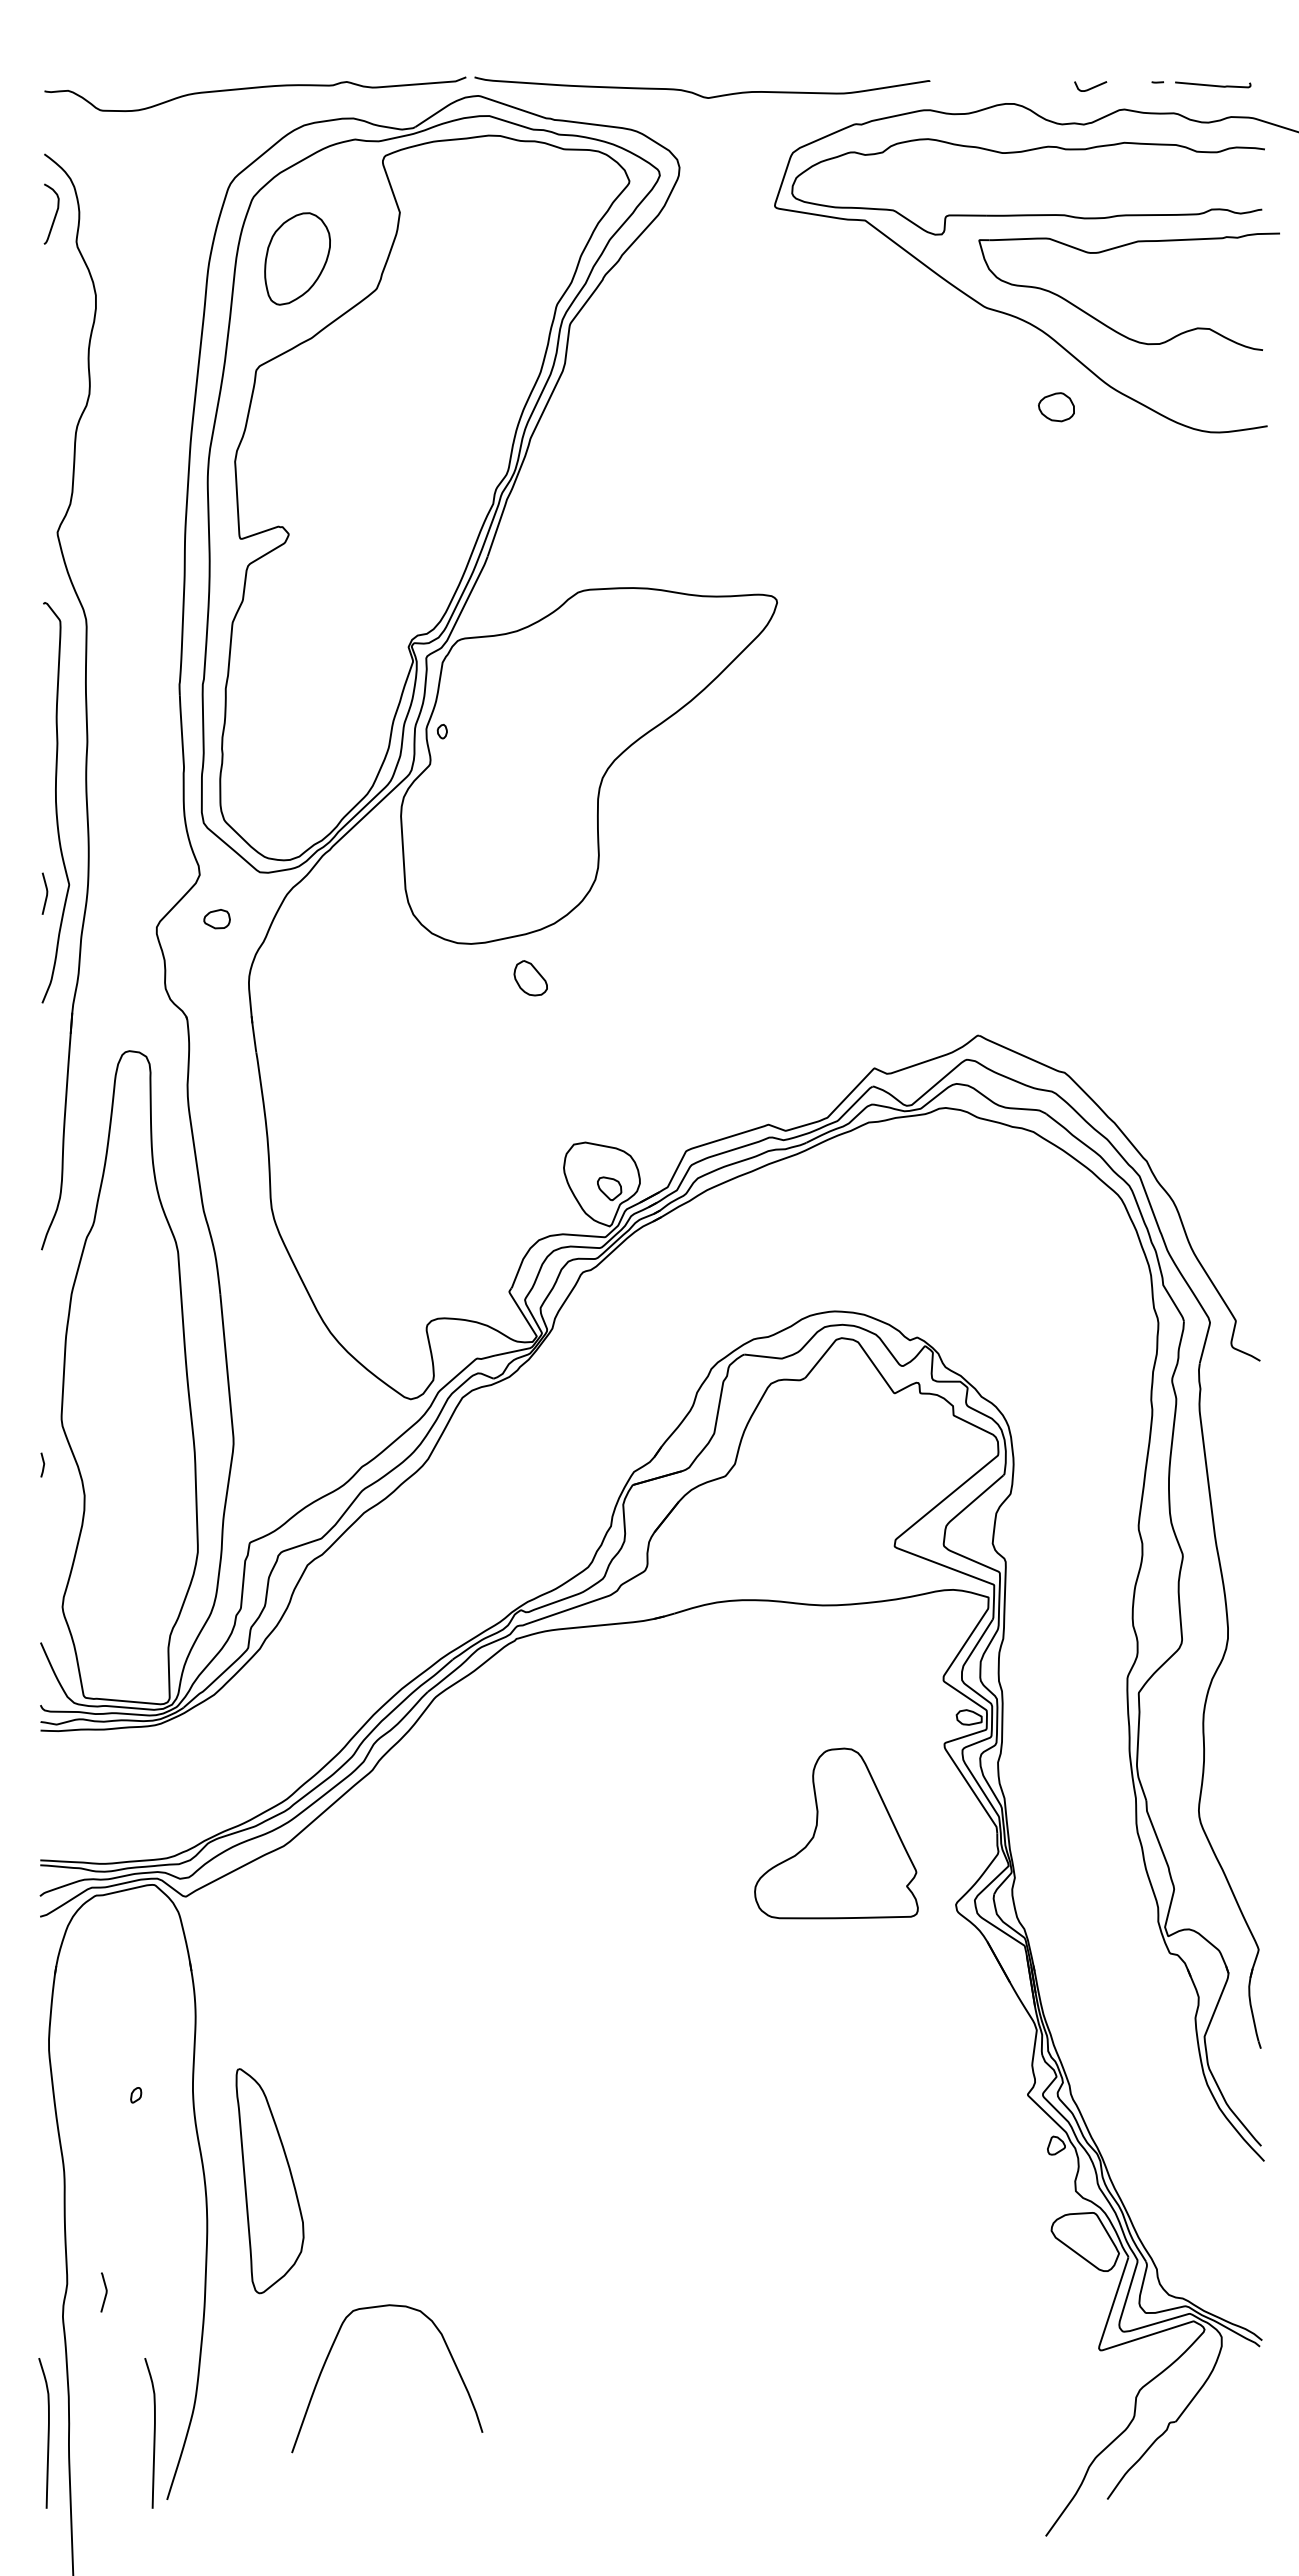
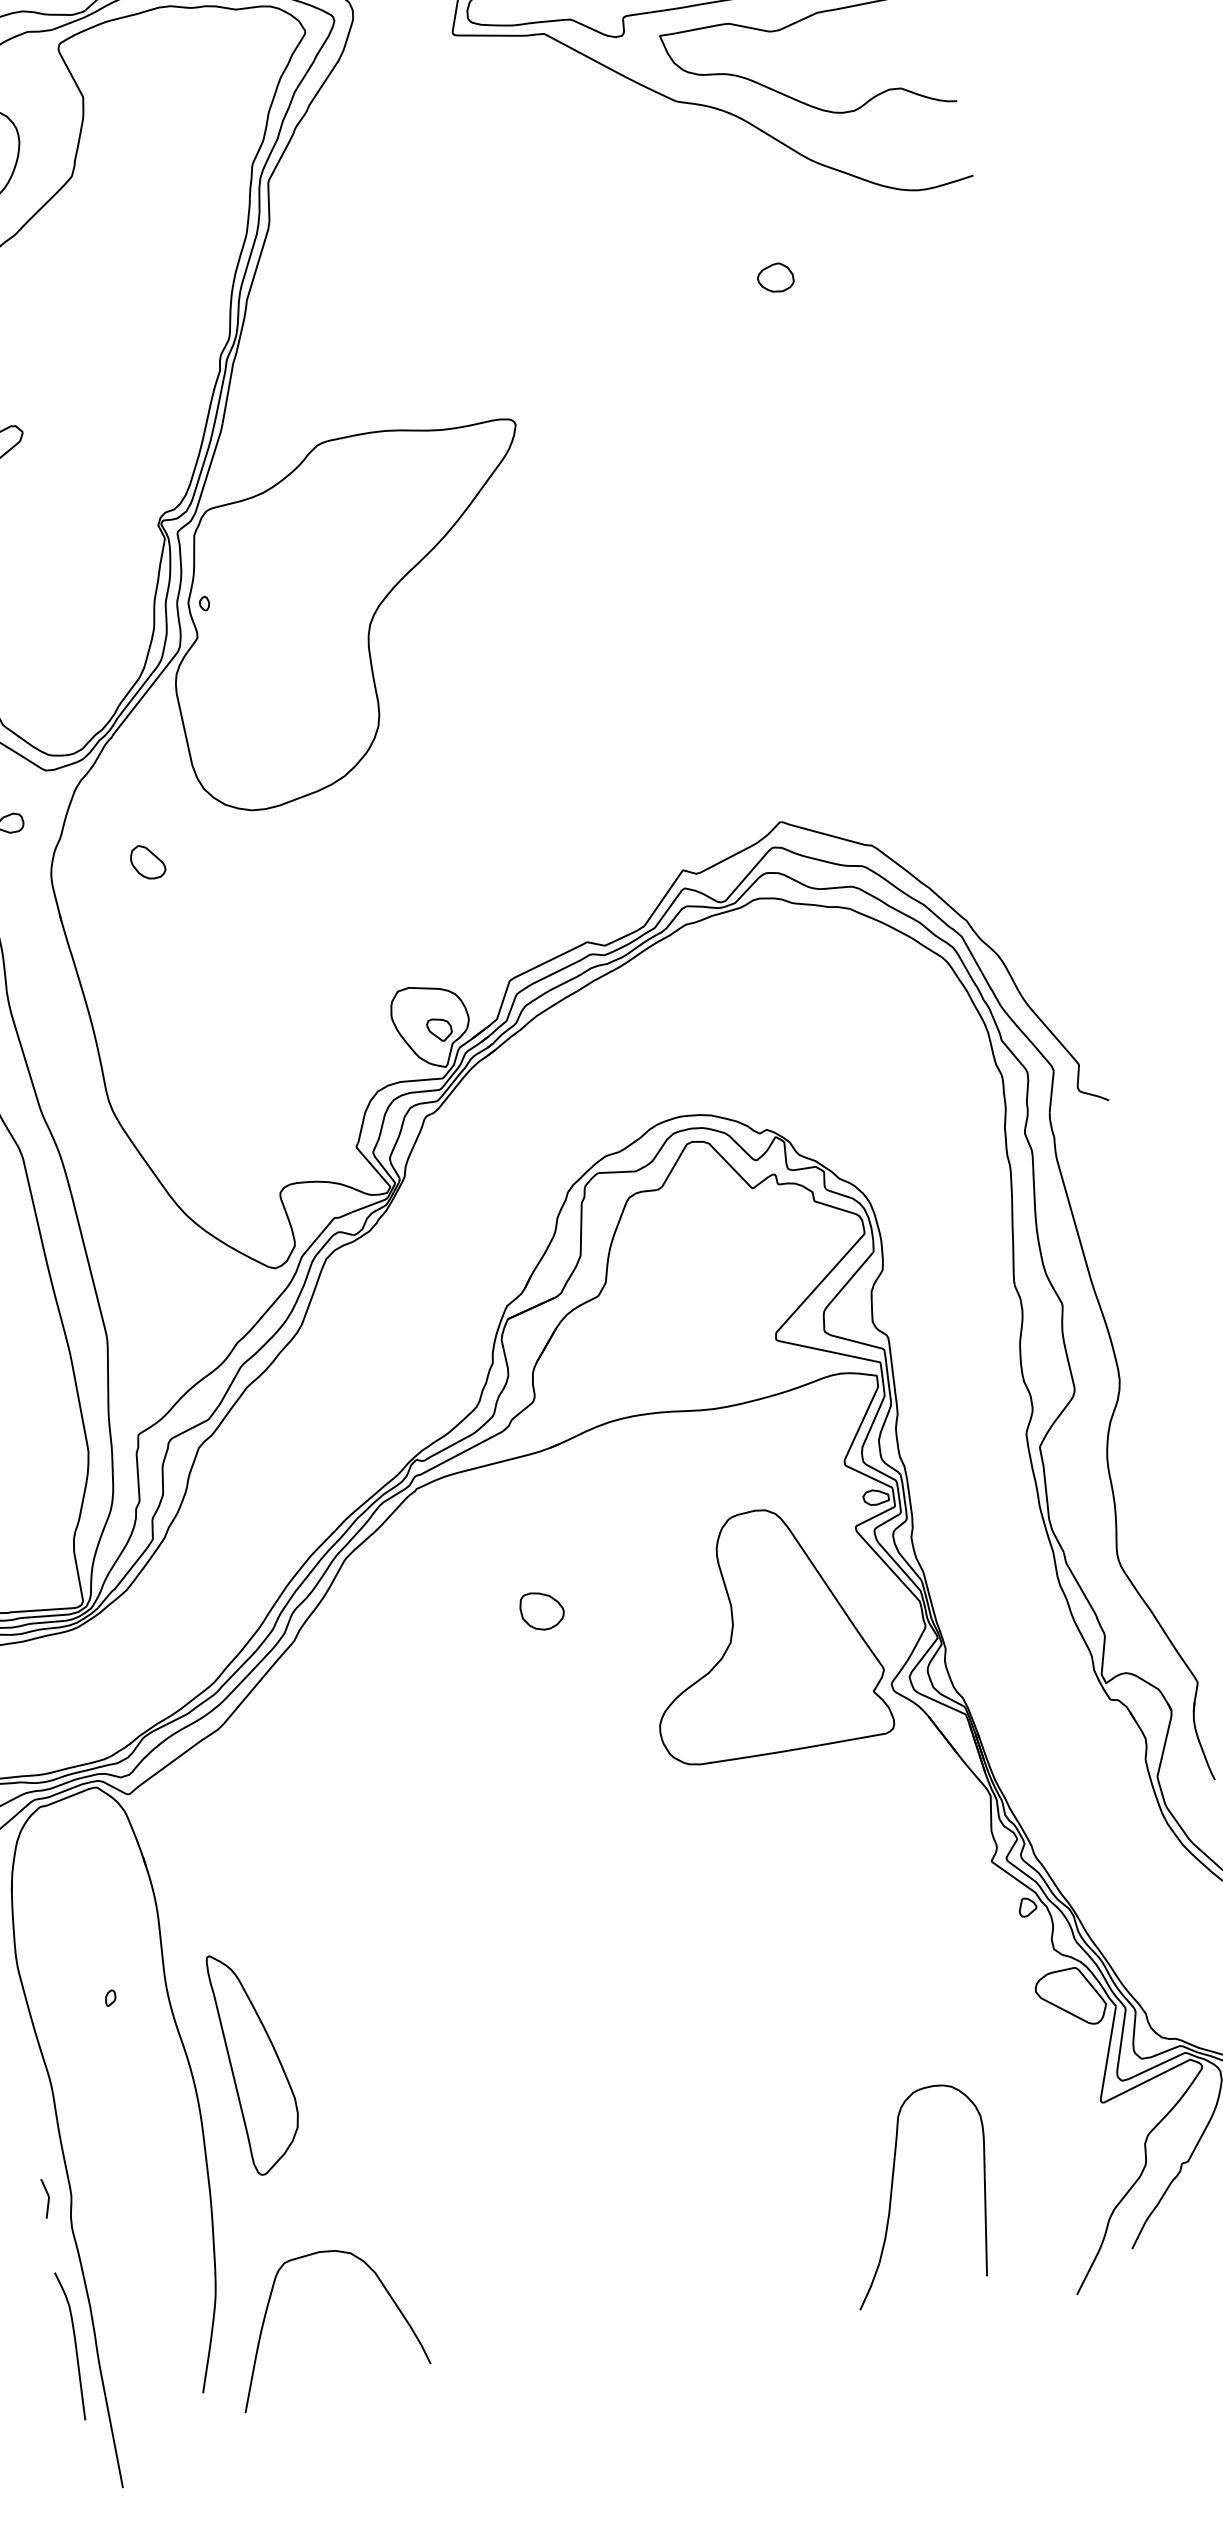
part: (1056, 407) -> (775, 278), moved
part: (530, 978) -> (147, 862), moved
part: (621, 1778) -> (541, 1610), added
part: (836, 1833) -> (762, 1632), size x1.43
curve: (105, 2292) -> (47, 2198), moved
curve: (329, 2355) -> (267, 2311), moved
part: (879, 2405) -> (892, 2190), added
curve: (153, 2433) -> (179, 2329), removed

